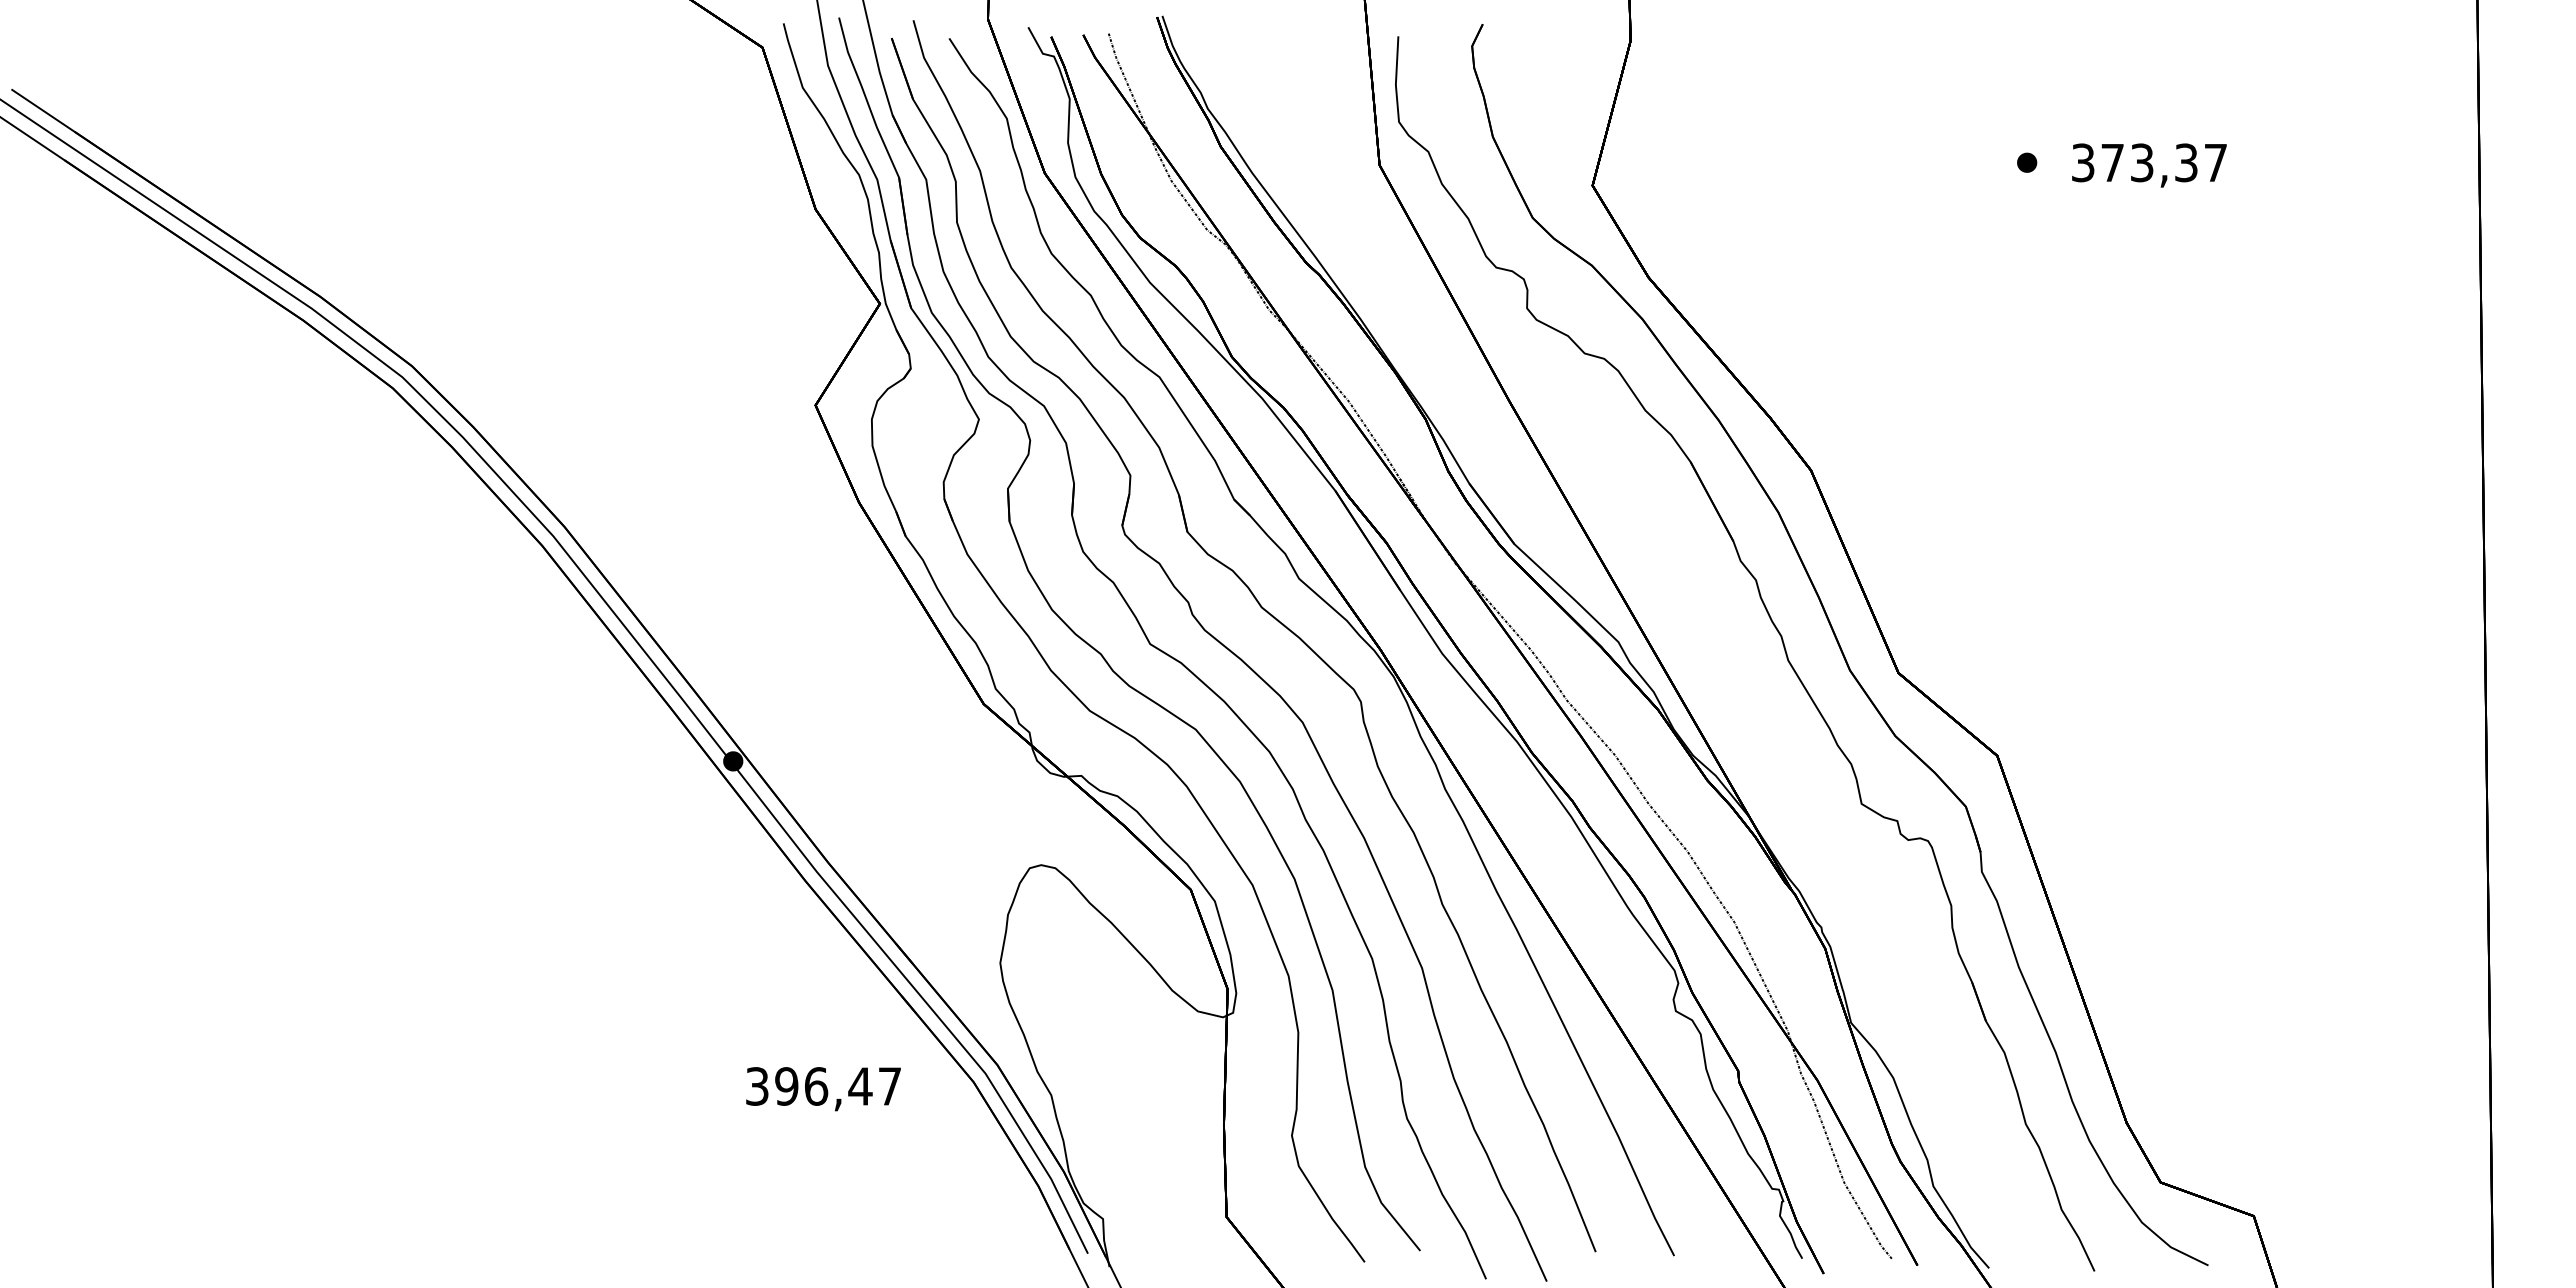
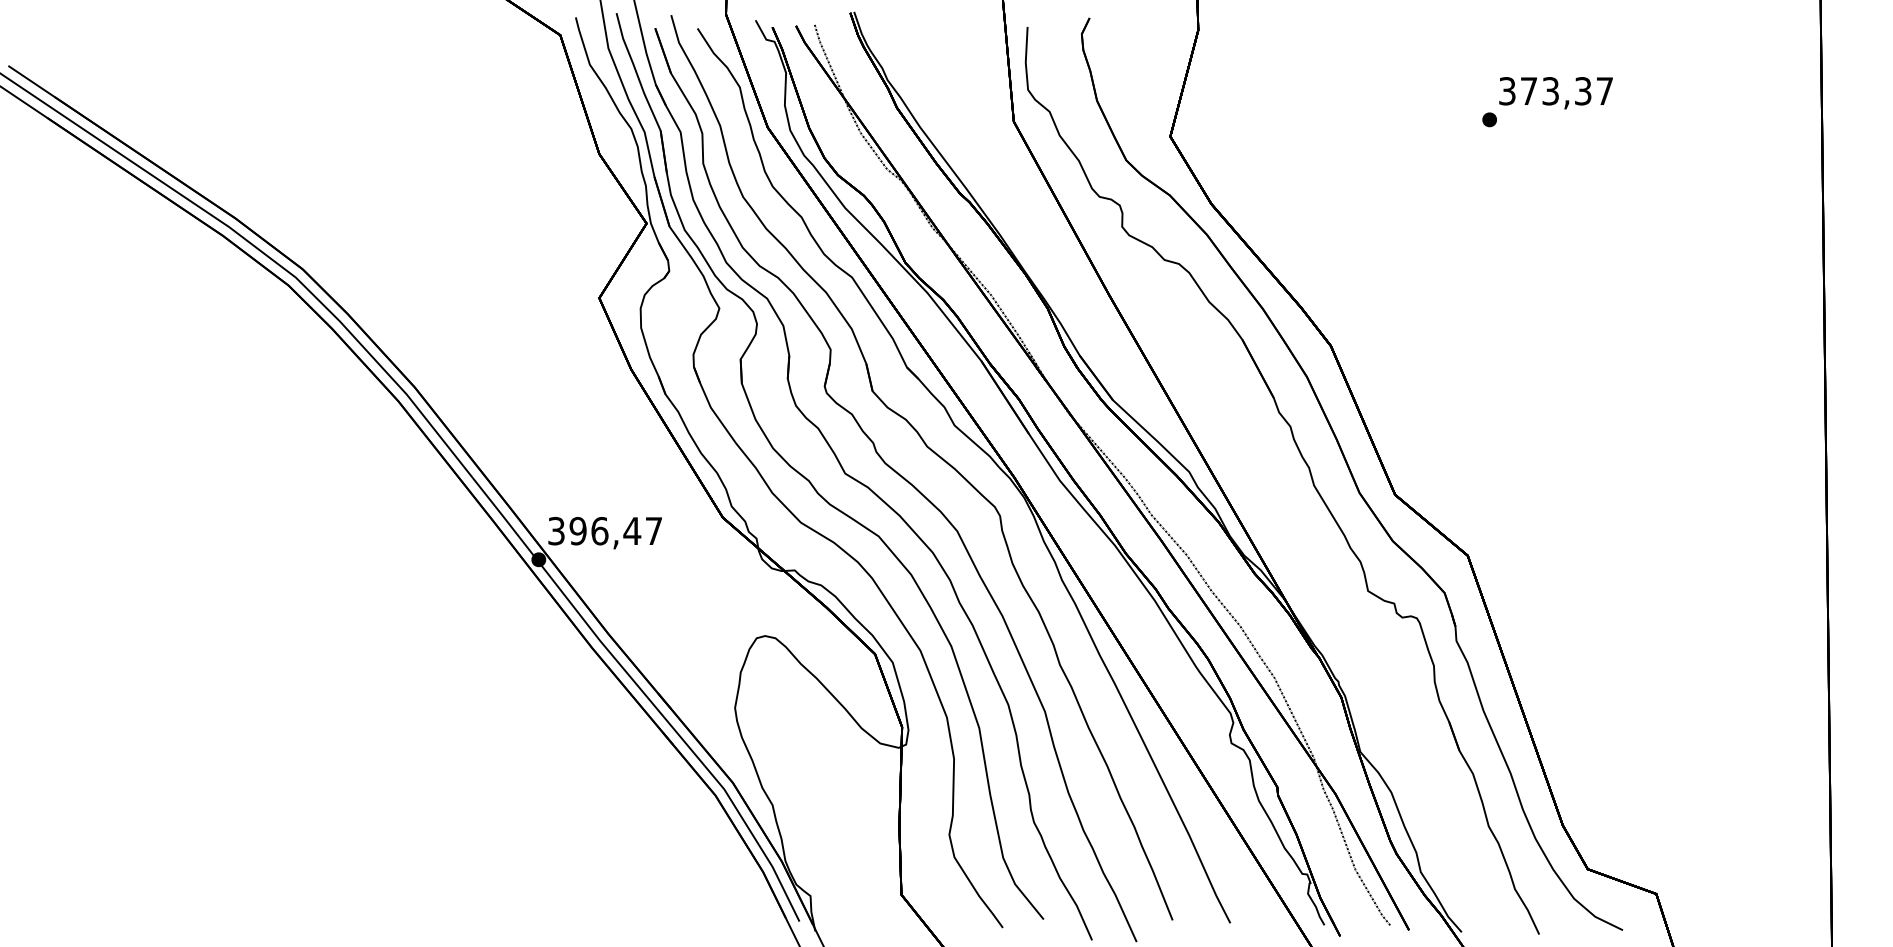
text: (2149, 165) -> (1556, 93), moved
text: (823, 1089) -> (605, 533), moved

